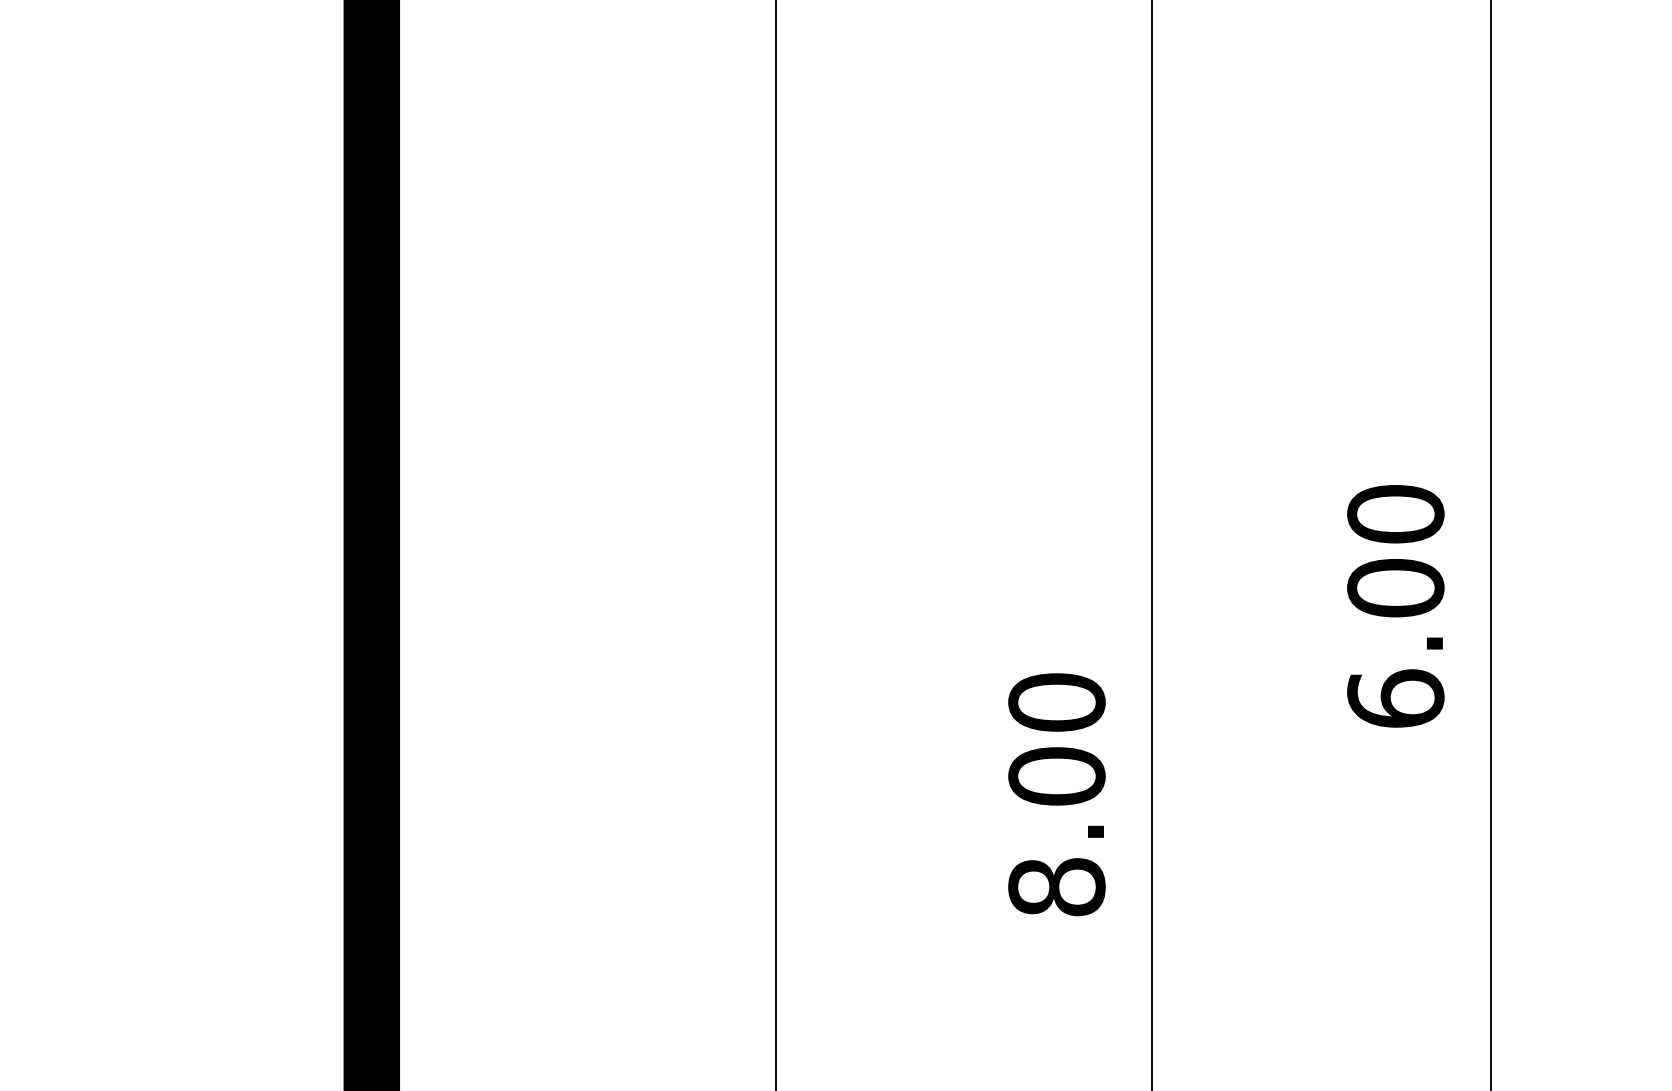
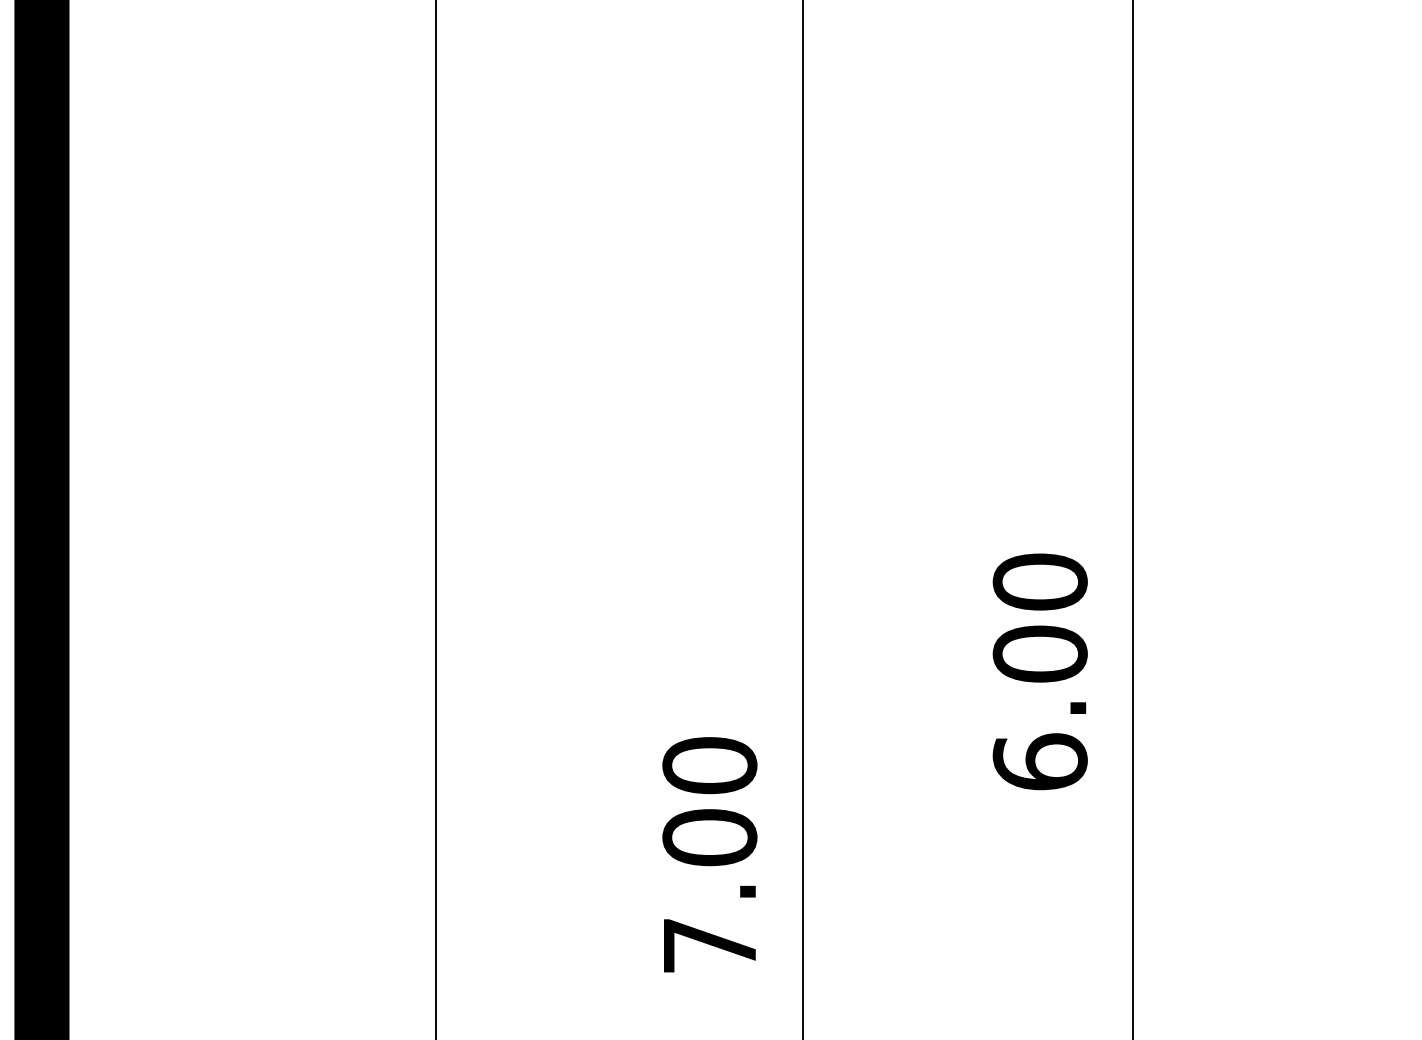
text: (1056, 887) -> (709, 945), 8.00 -> 7.00

